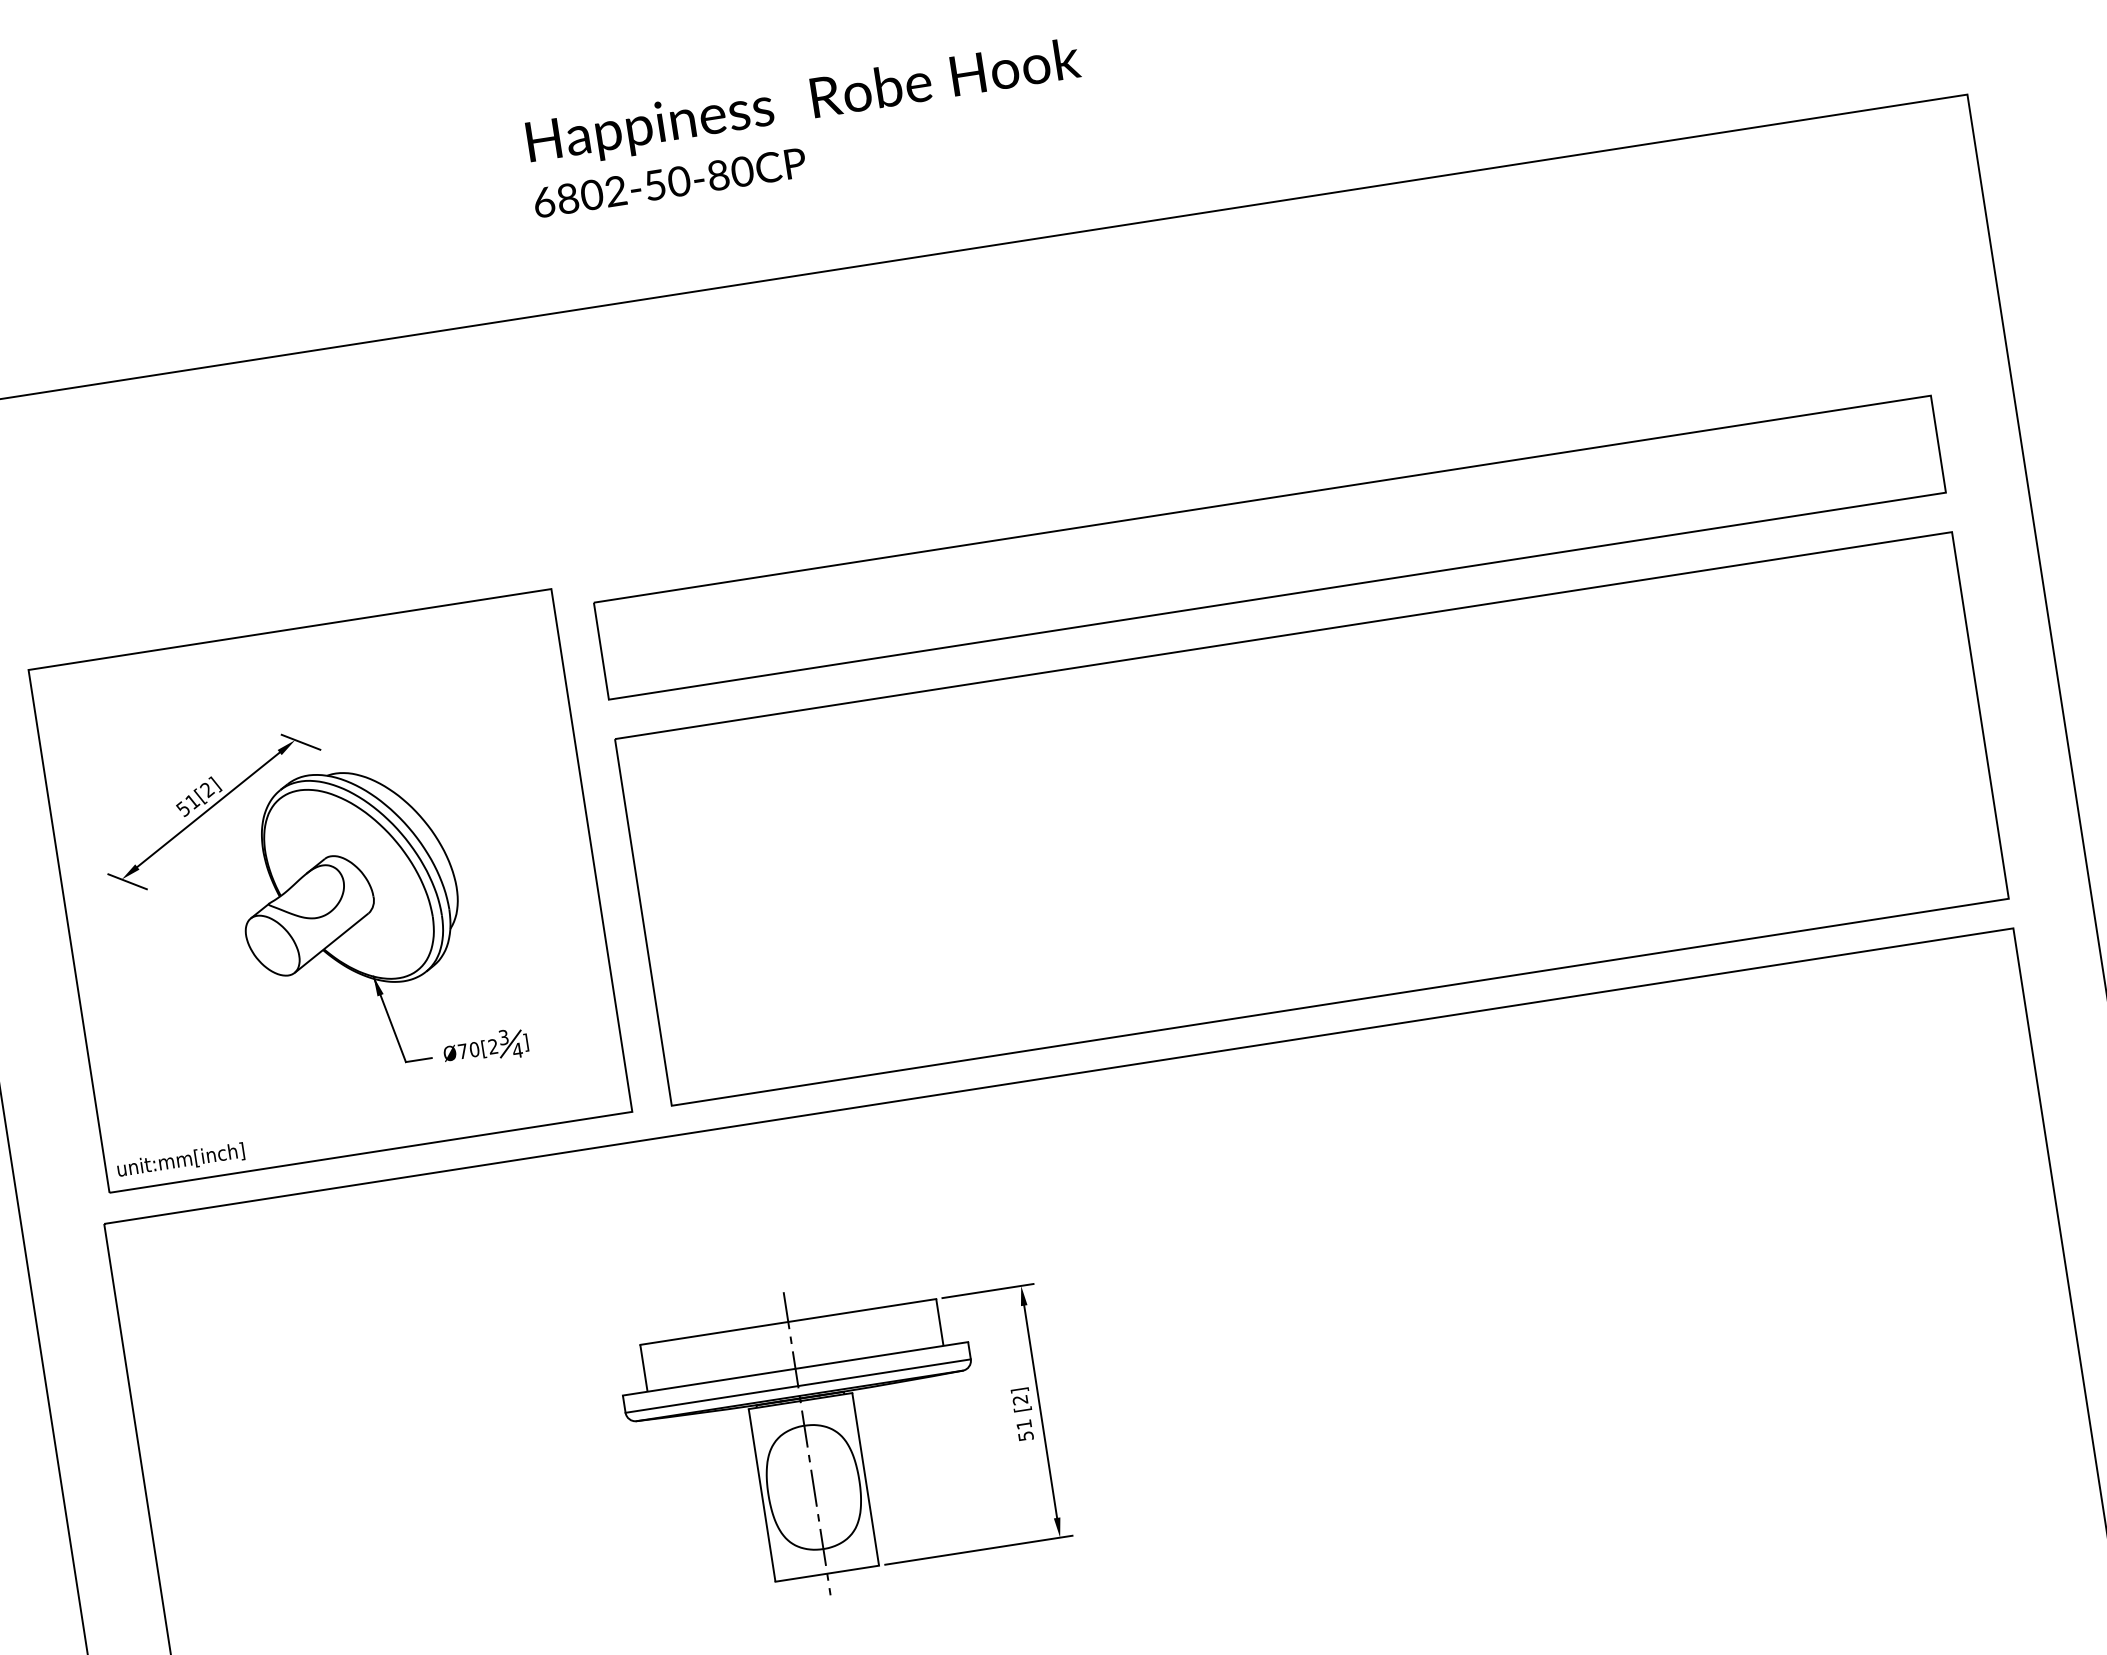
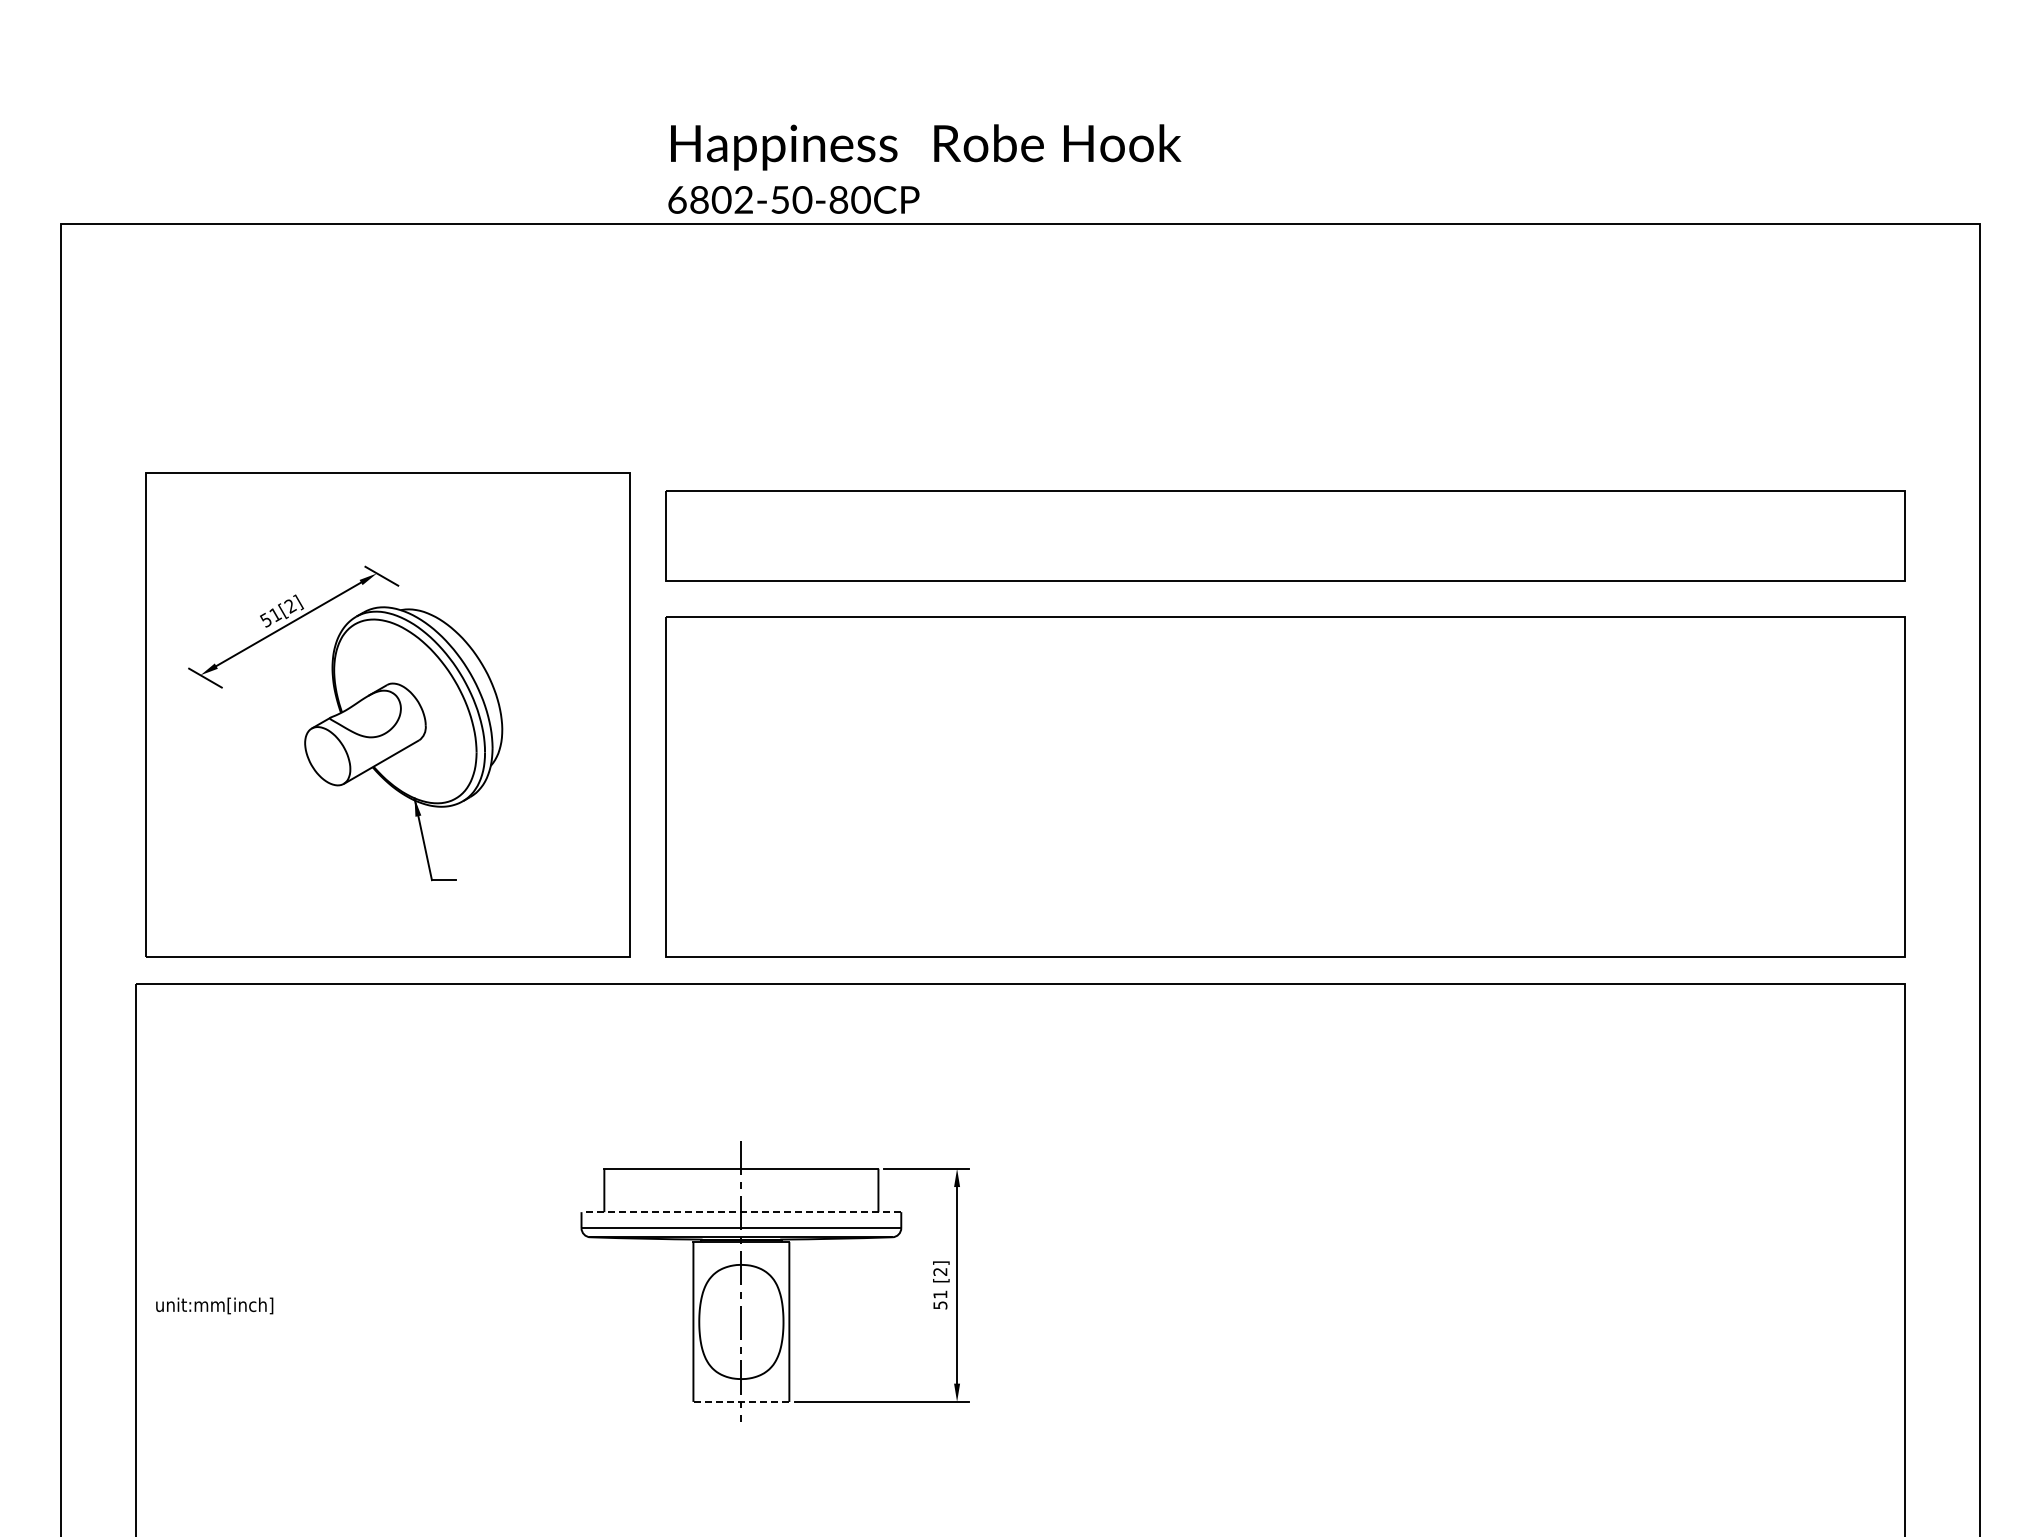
text: (805, 127) -> (924, 168), moved
part: (485, 1047) -> (505, 878), removed
text: (180, 1160) -> (214, 1305), moved
line: (795, 1369) -> (741, 1212), solid -> dashed
line: (827, 1573) -> (741, 1401), solid -> dashed

